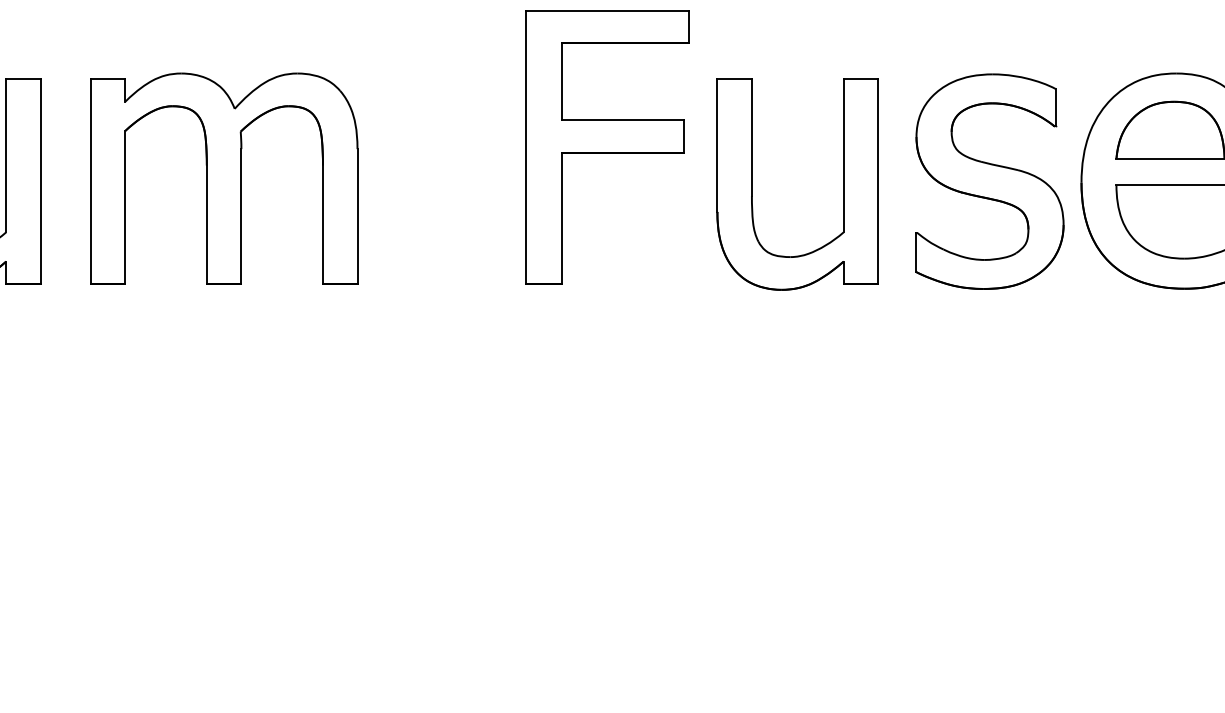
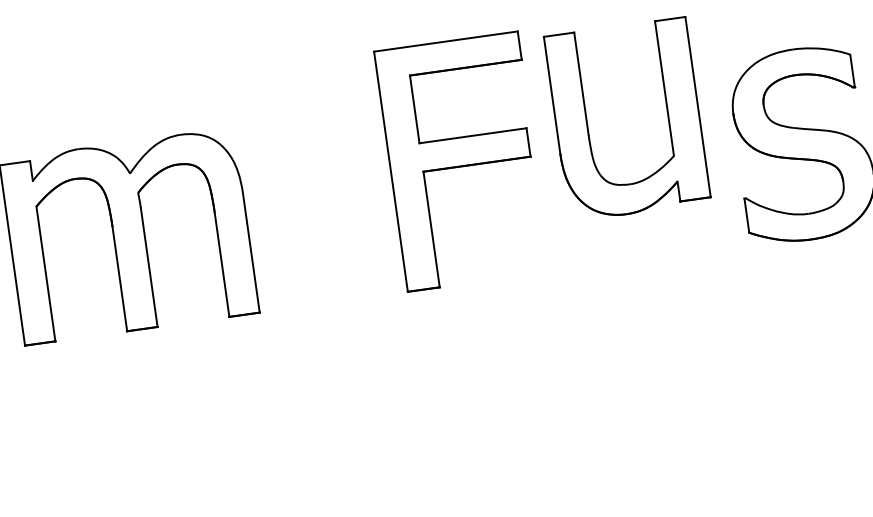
part: (752, 184) -> (587, 125), moved

